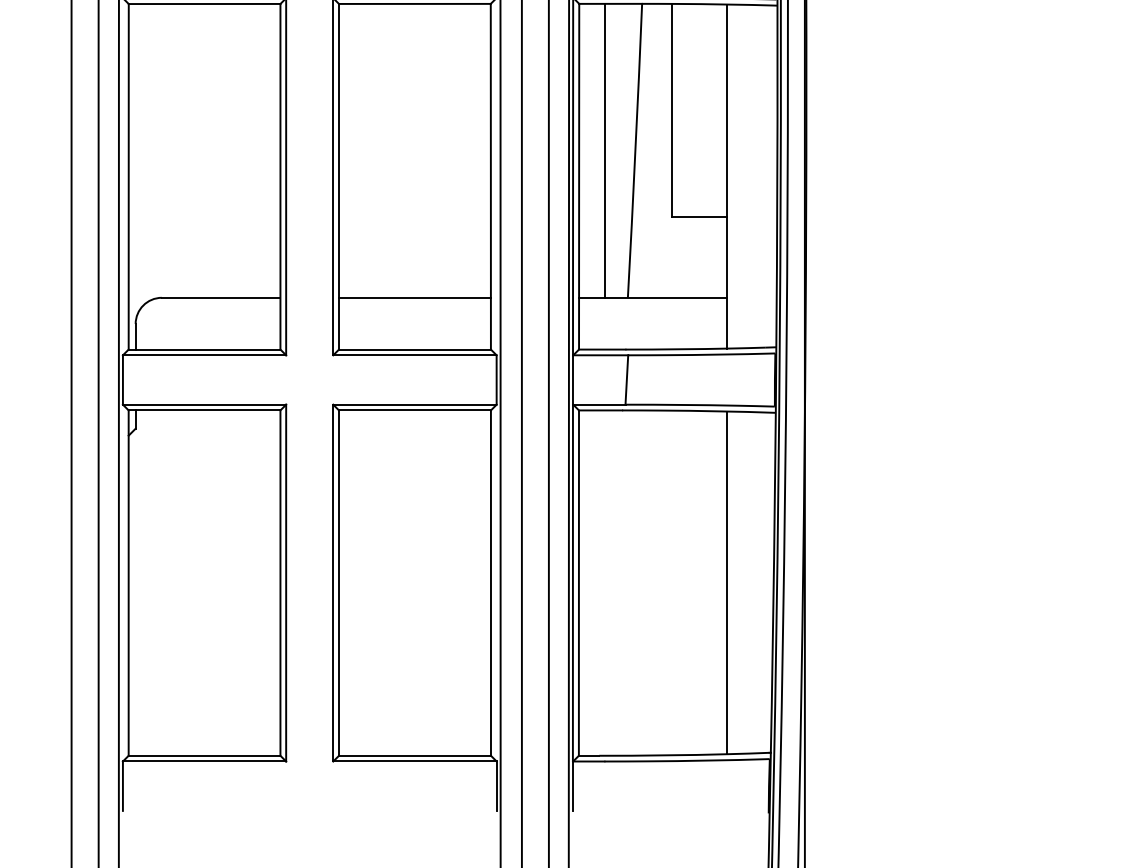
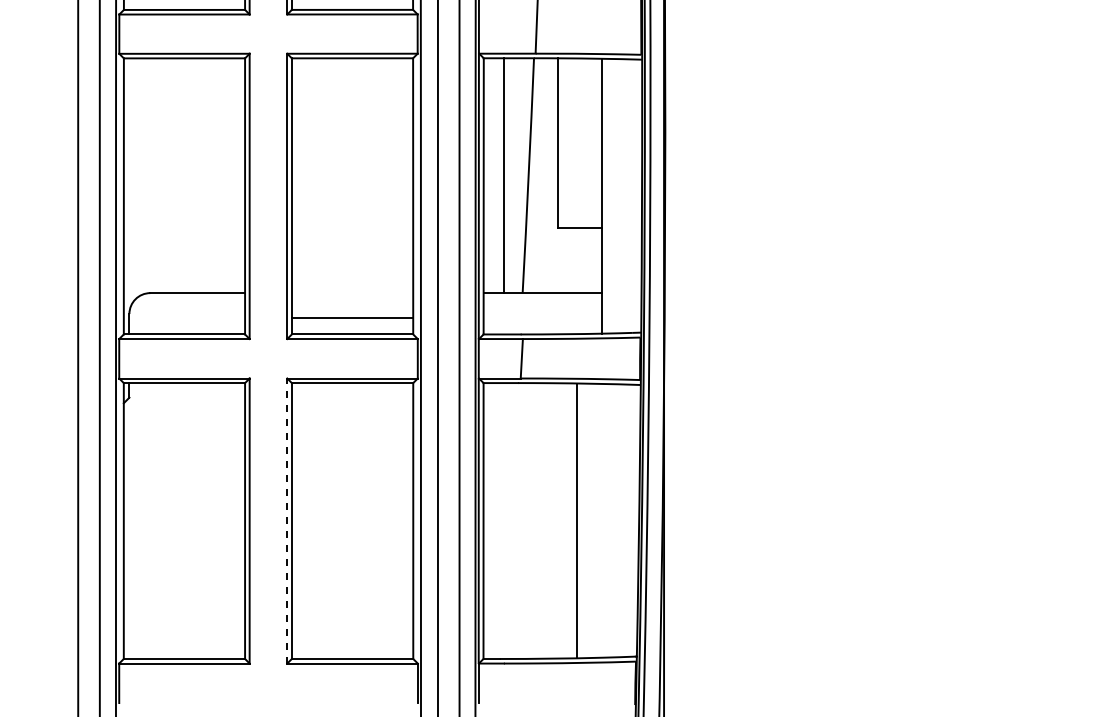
line: (414, 298) -> (352, 318), moved
line: (726, 582) -> (576, 520), moved
line: (333, 583) -> (287, 521), solid -> dashed

